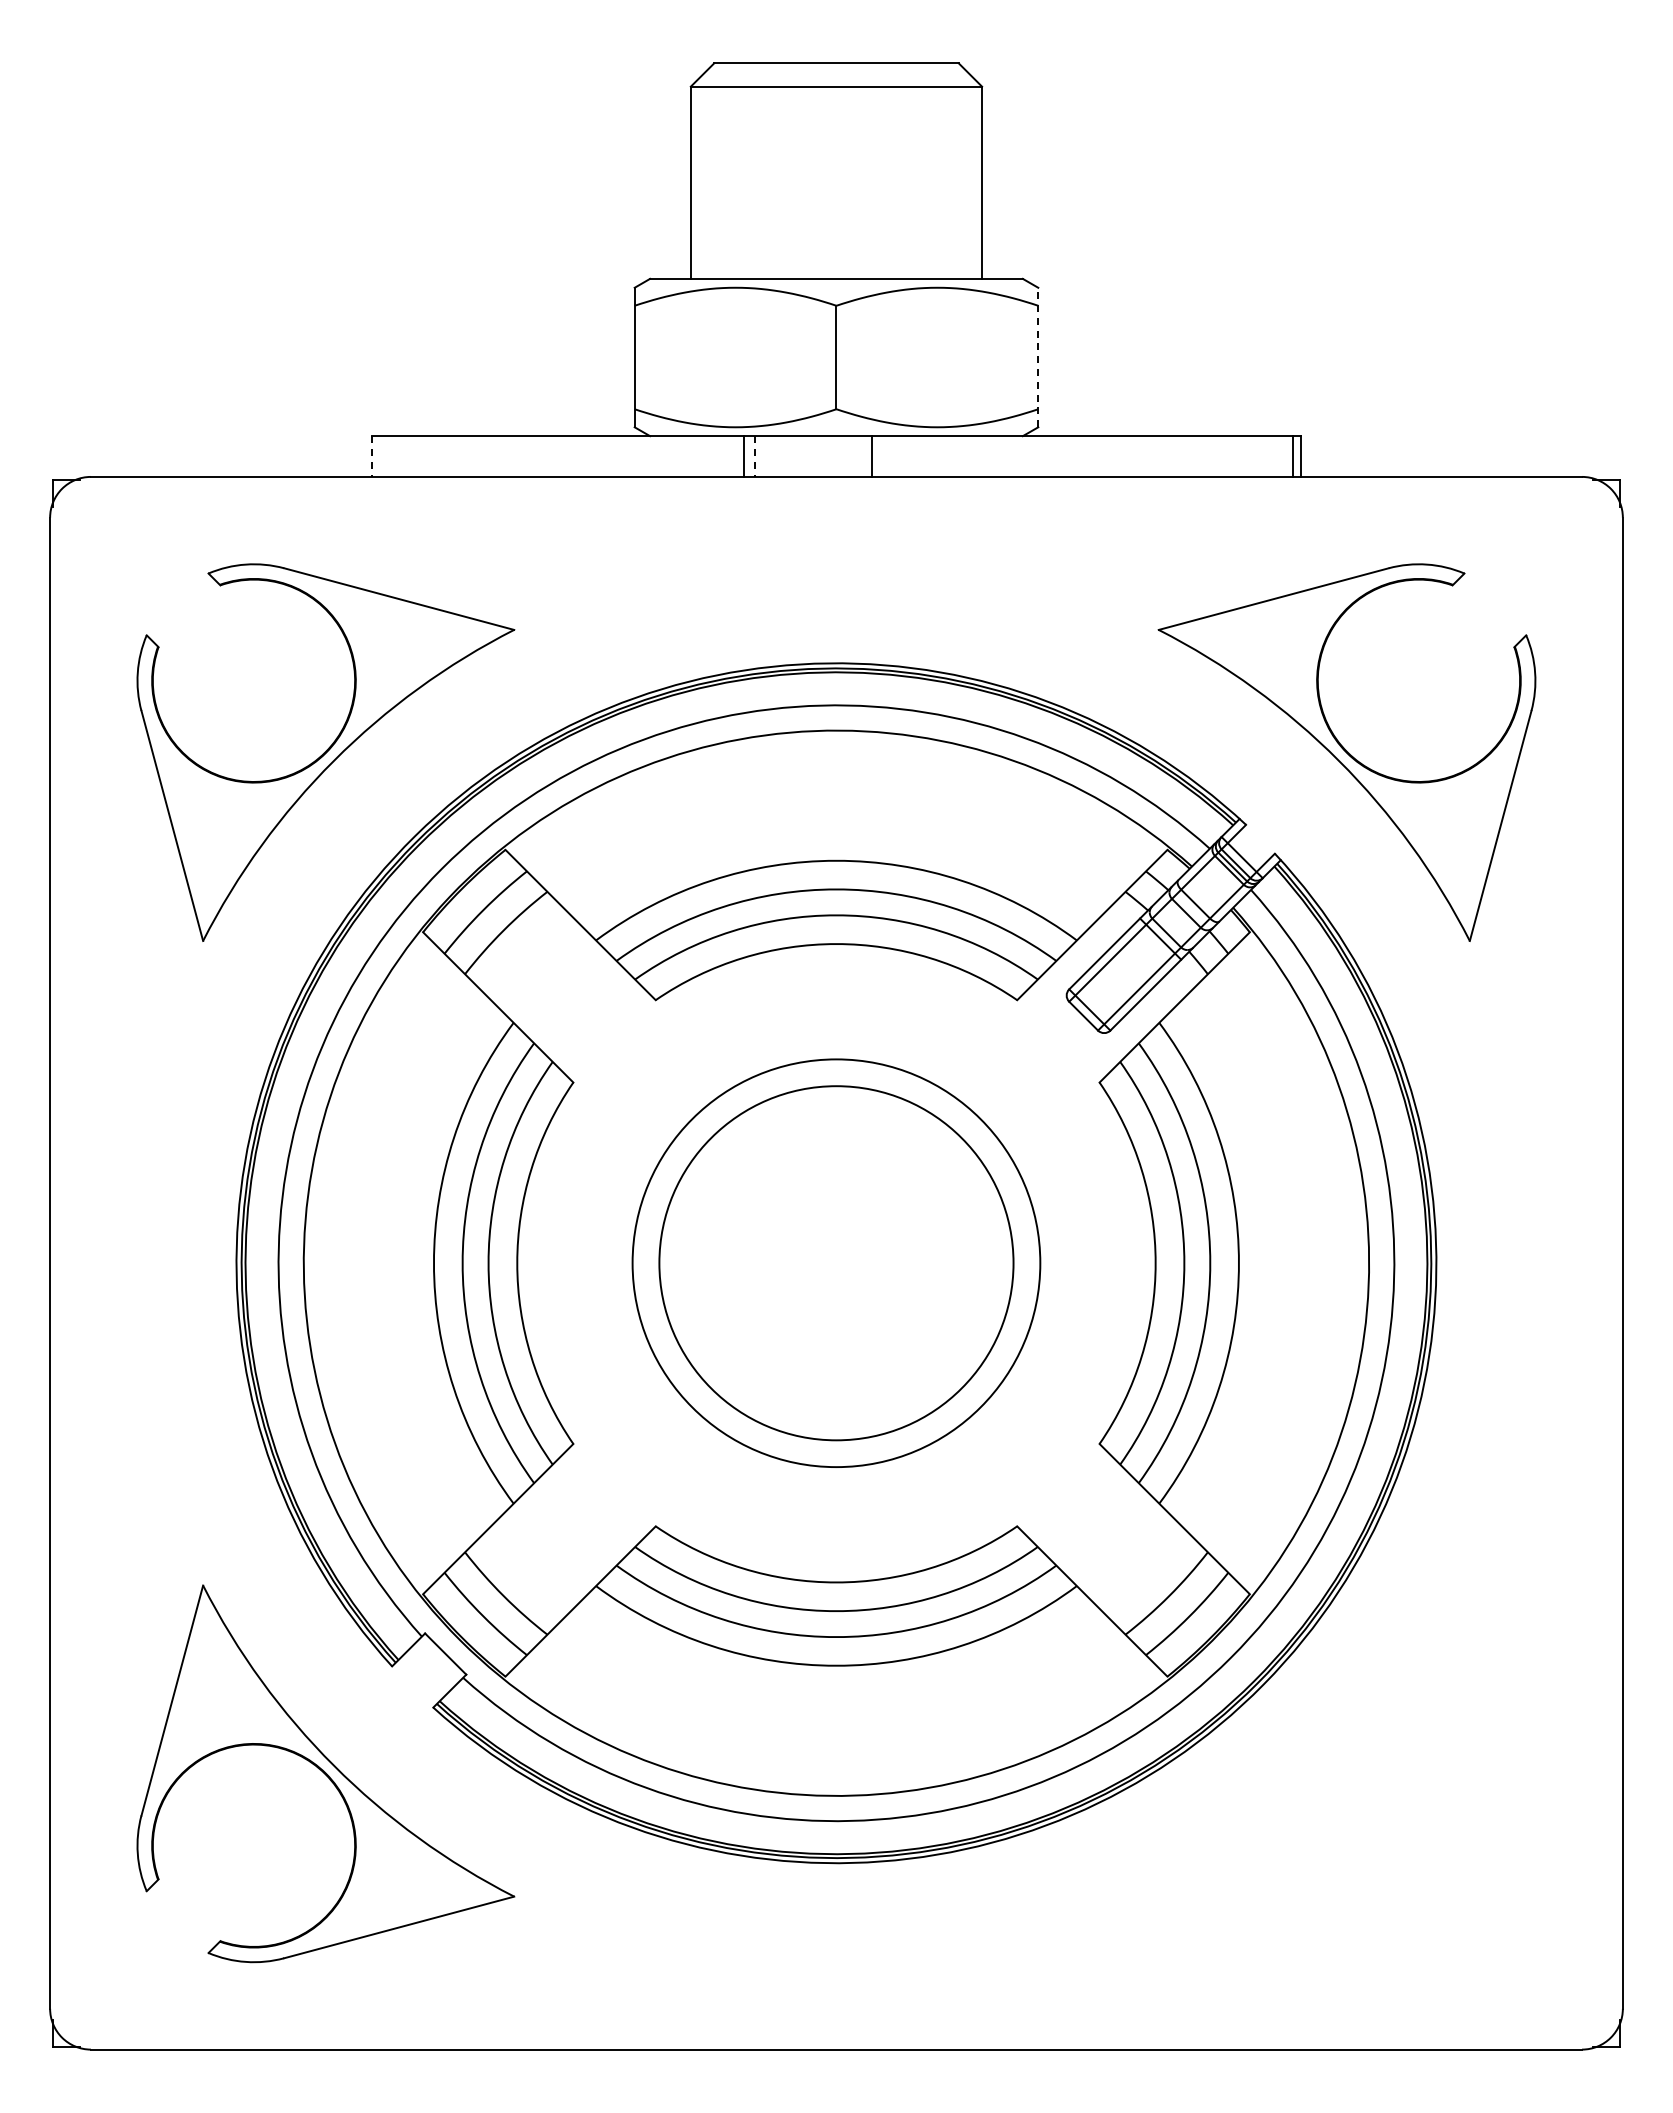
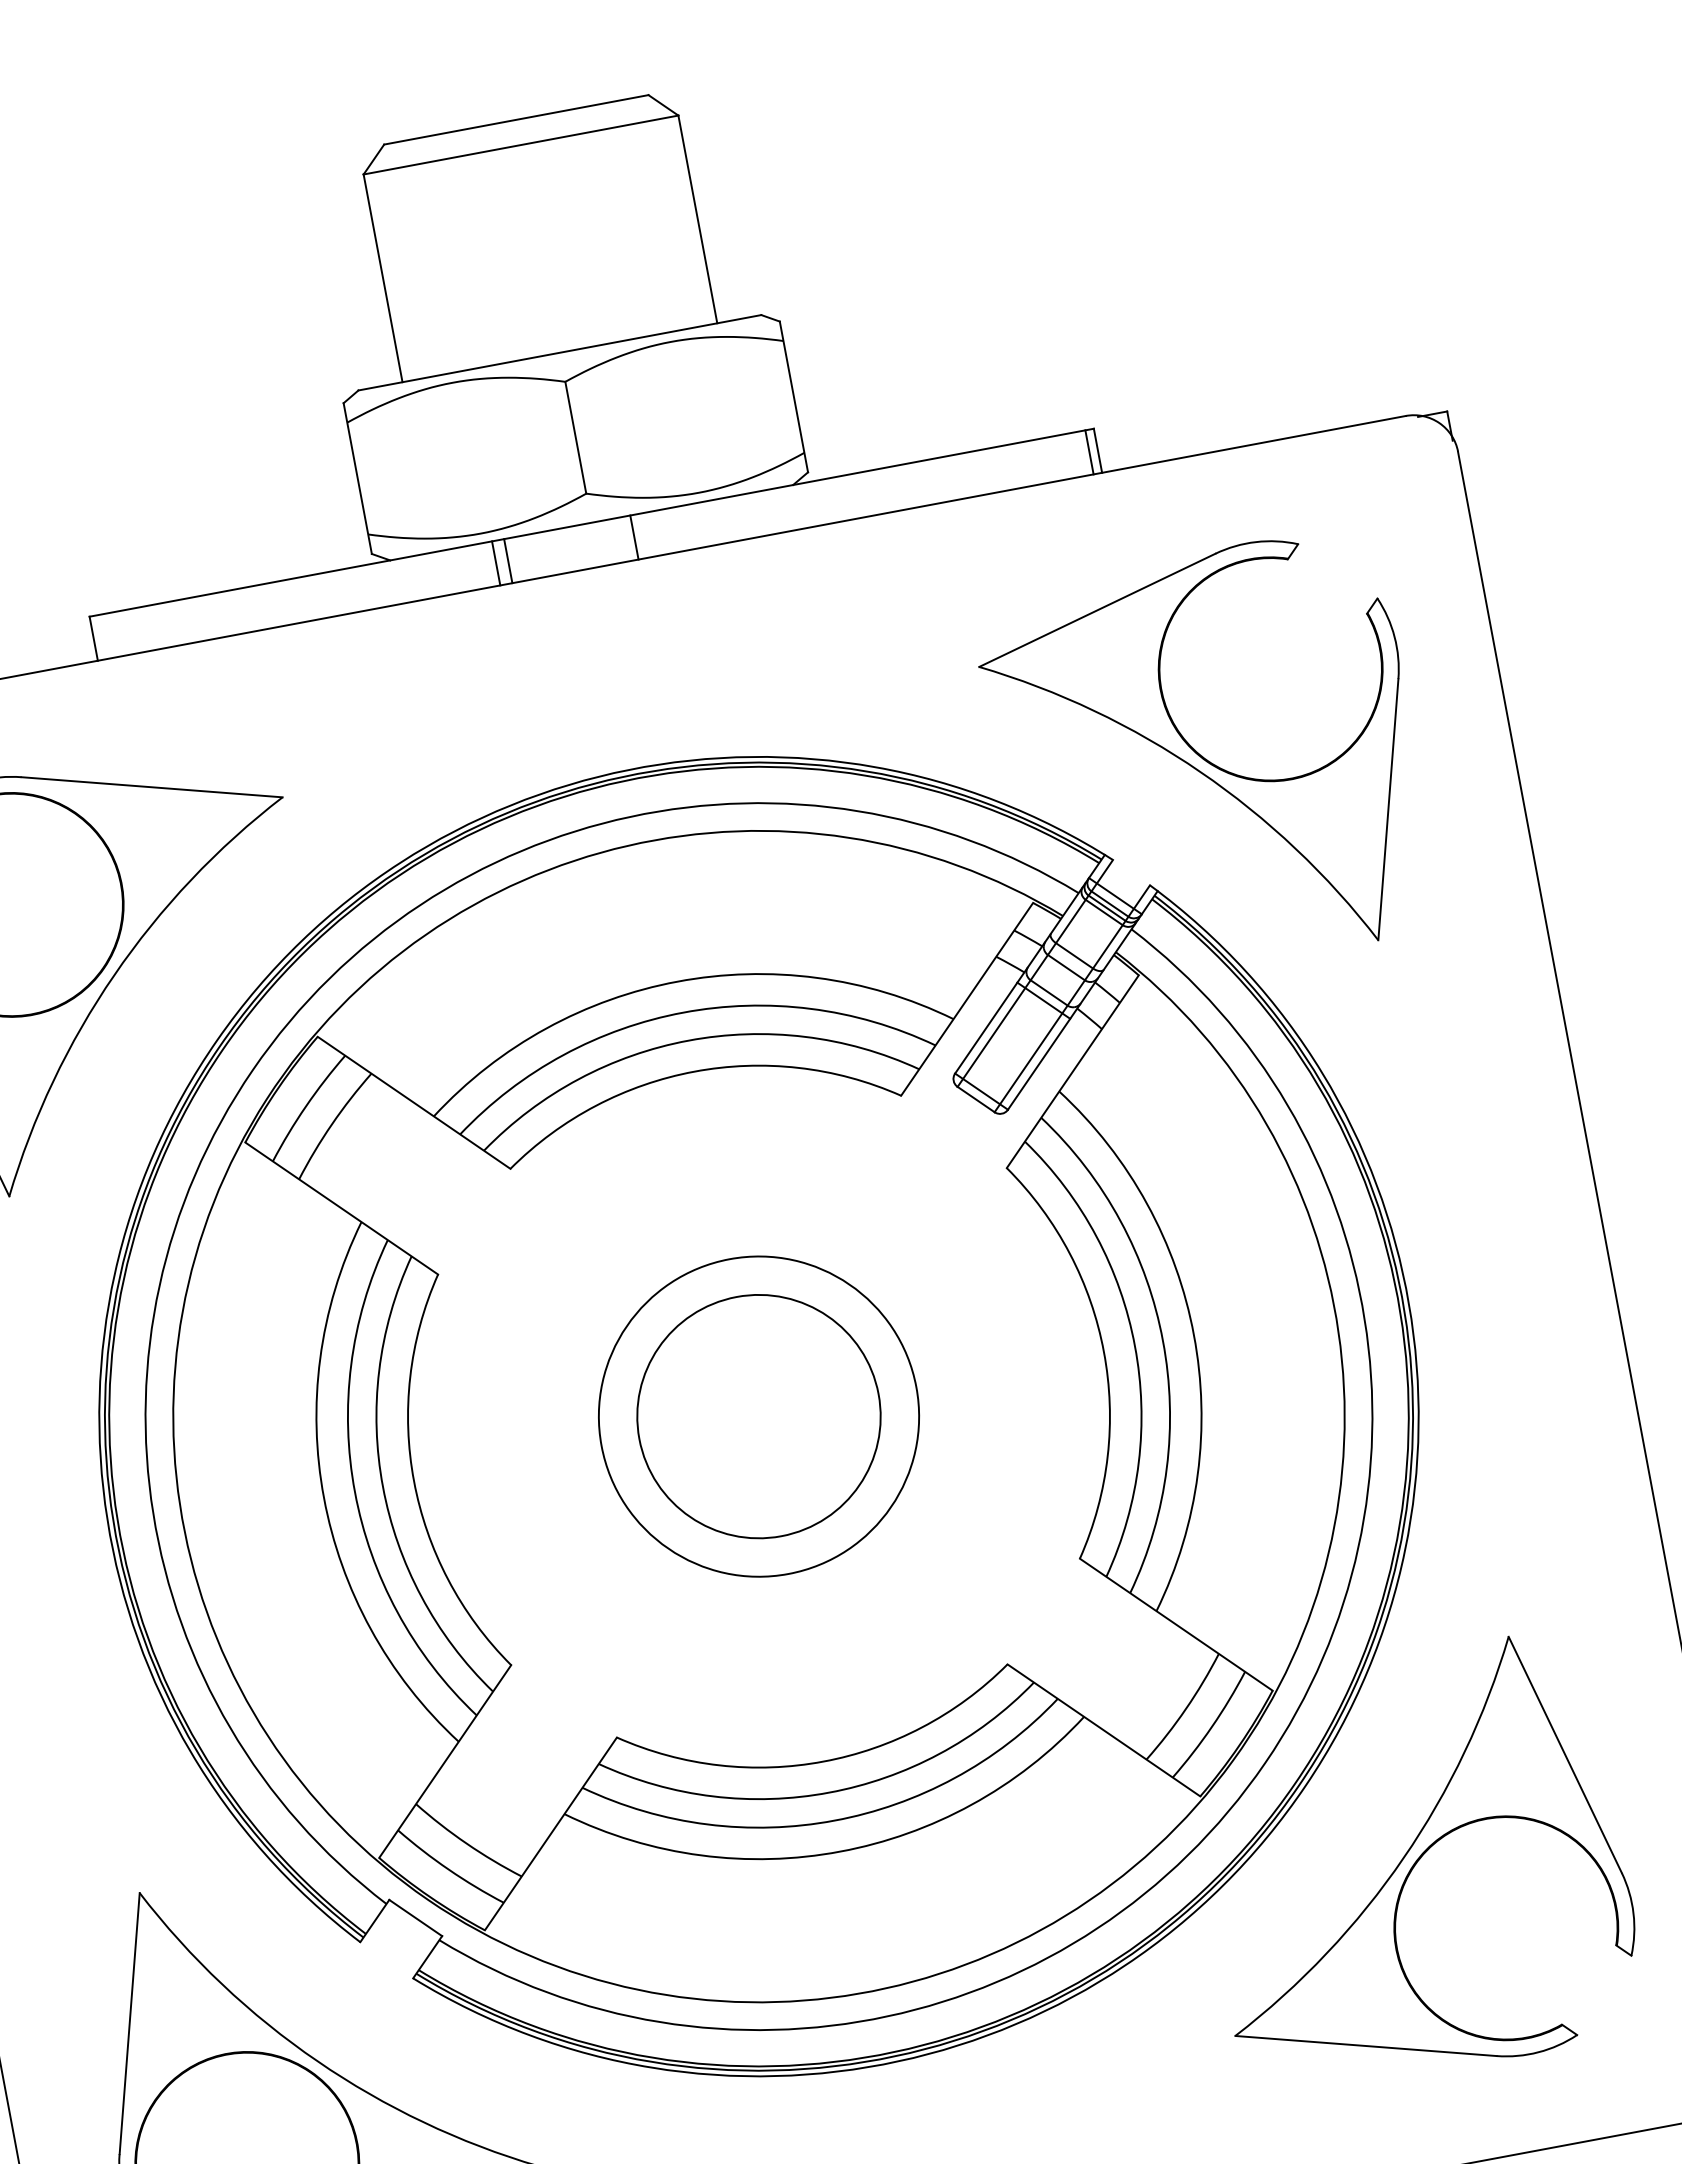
line: (1038, 357) -> (794, 396), dashed -> solid
line: (371, 457) -> (93, 639), dashed -> solid
line: (755, 457) -> (508, 562), dashed -> solid
circle: (836, 1262) -> (758, 1415), size x0.62
circle: (836, 1262) -> (758, 1415), size x0.71
part: (1346, 1773) -> (1413, 1864), added

